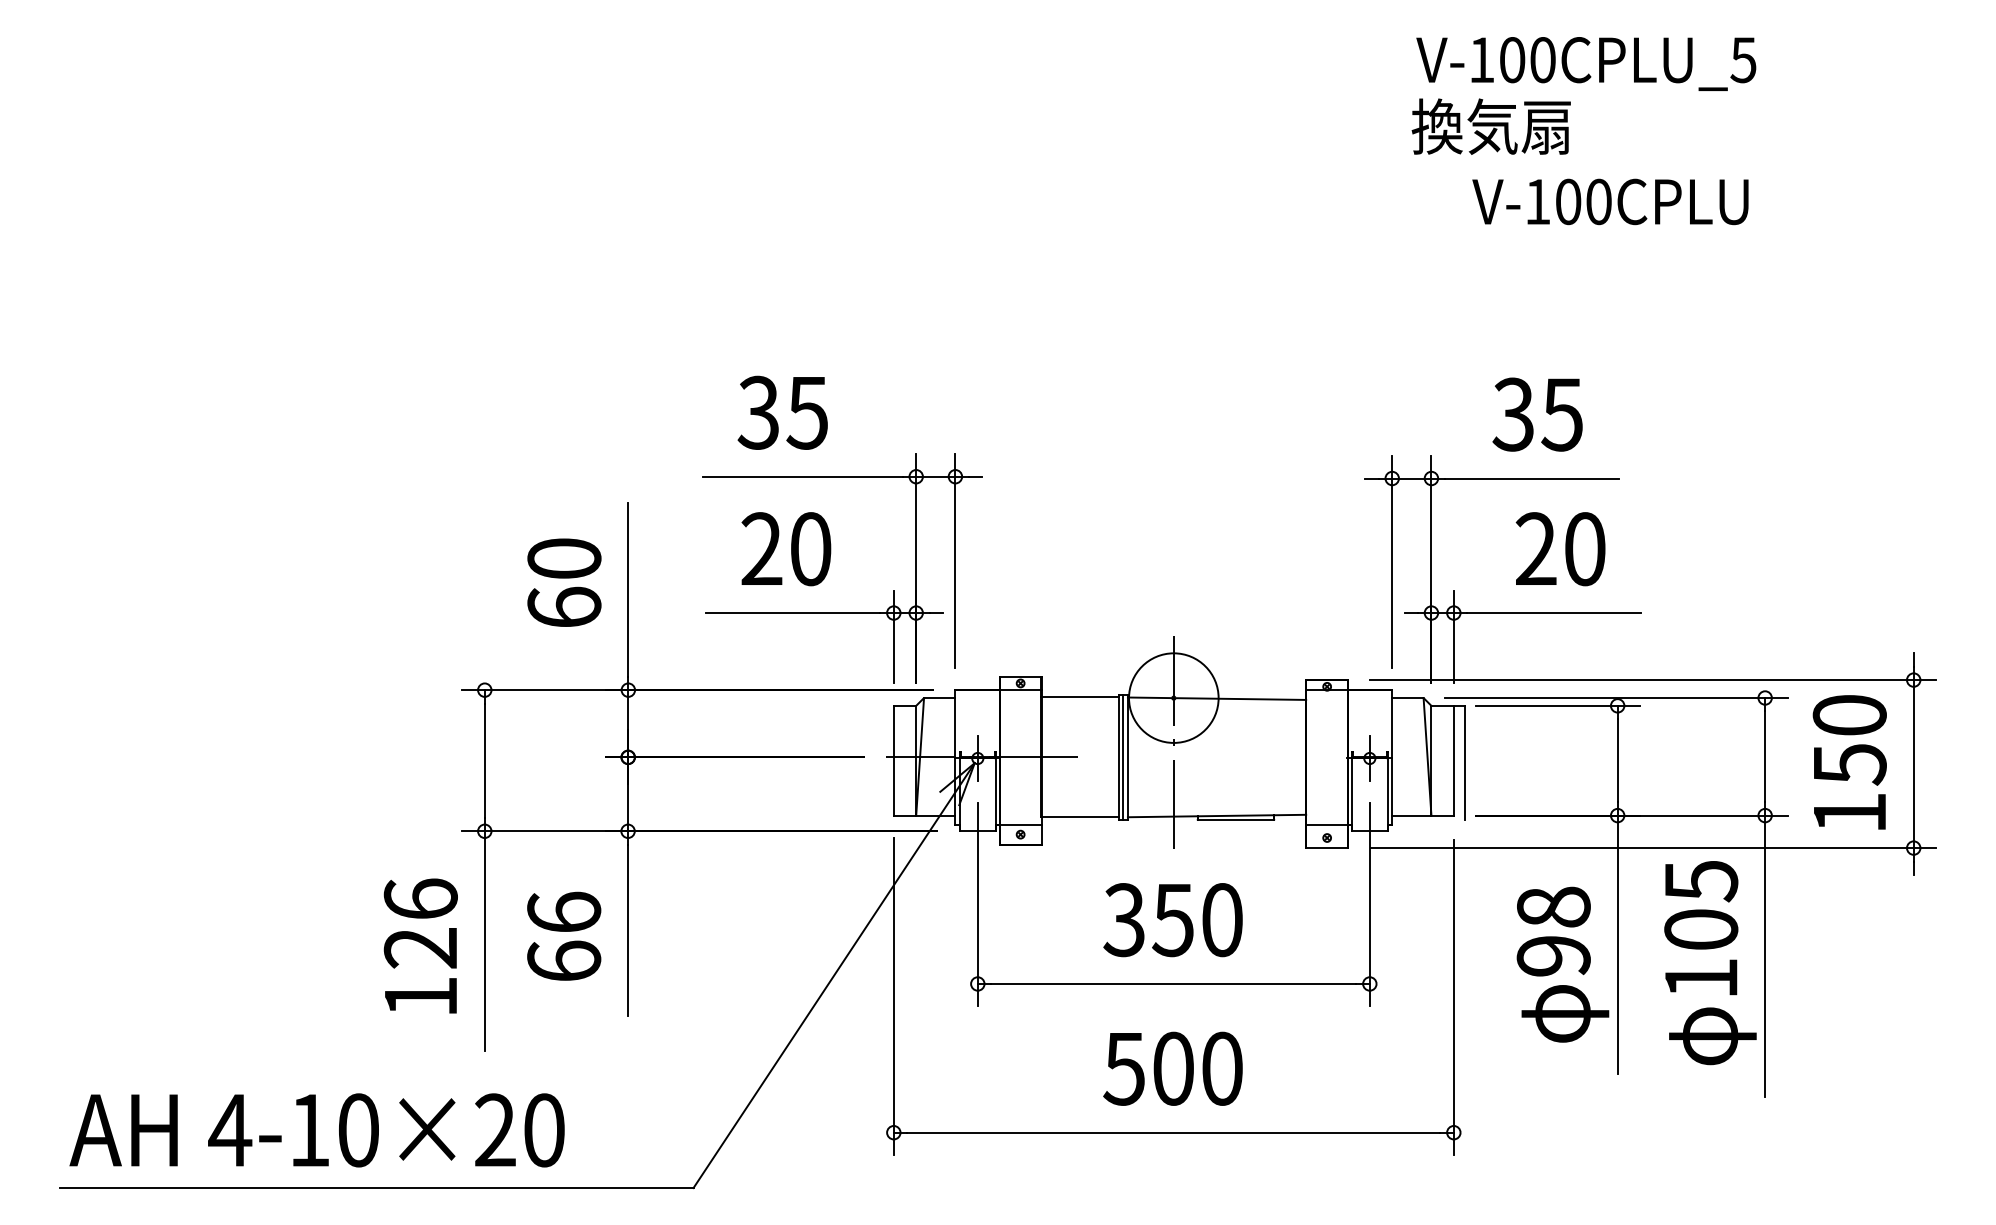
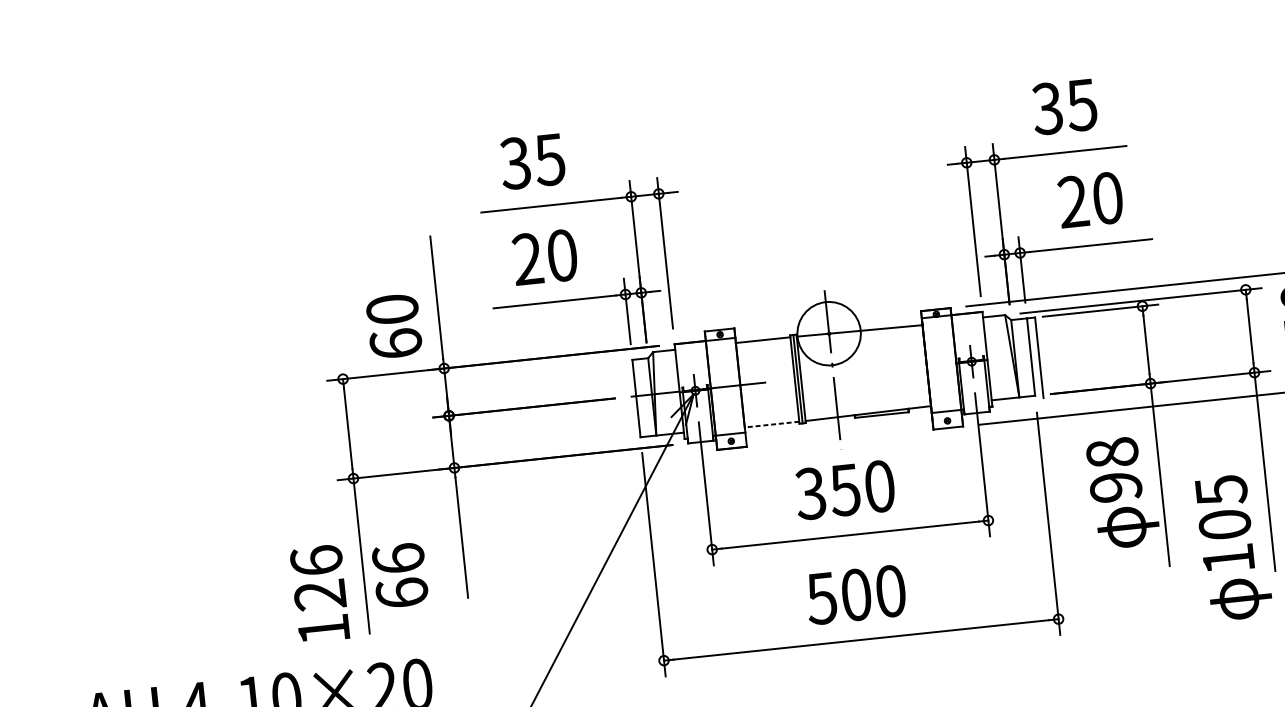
text: (564, 582) -> (394, 326), moved
line: (1080, 817) -> (772, 424), solid -> dashed
text: (564, 935) -> (400, 574), moved
text: (420, 945) -> (319, 593), moved
text: (1710, 963) -> (1233, 547), moved

